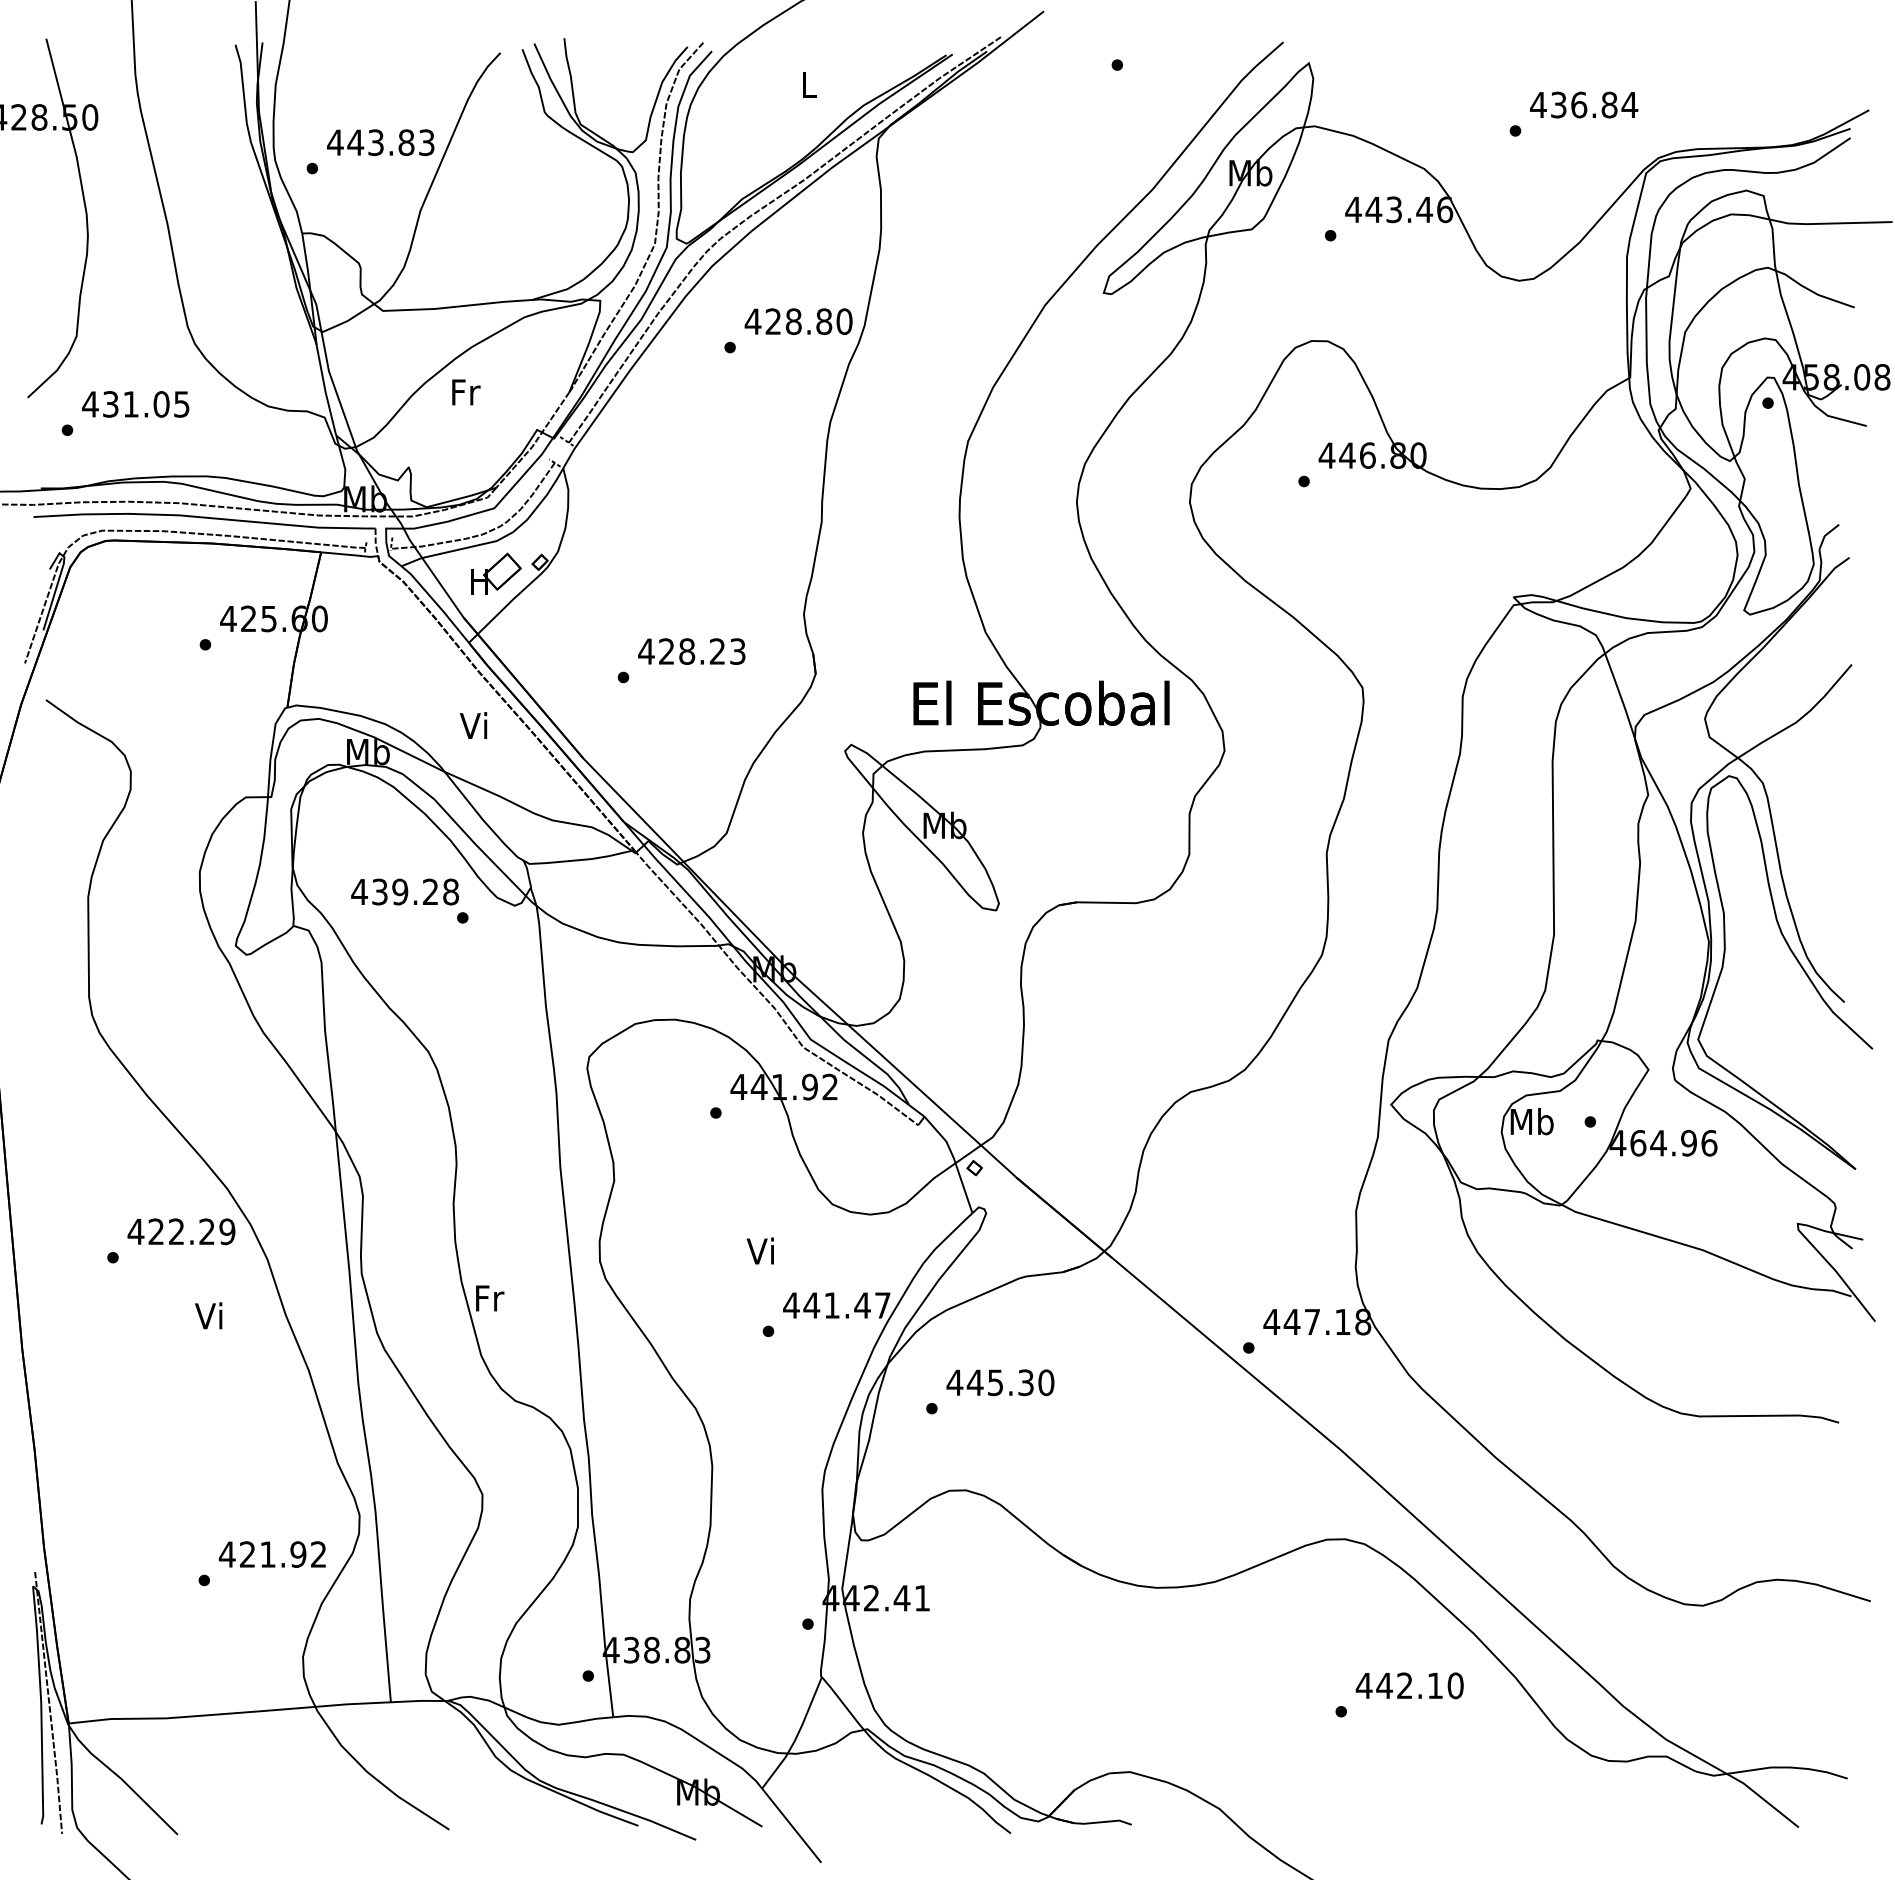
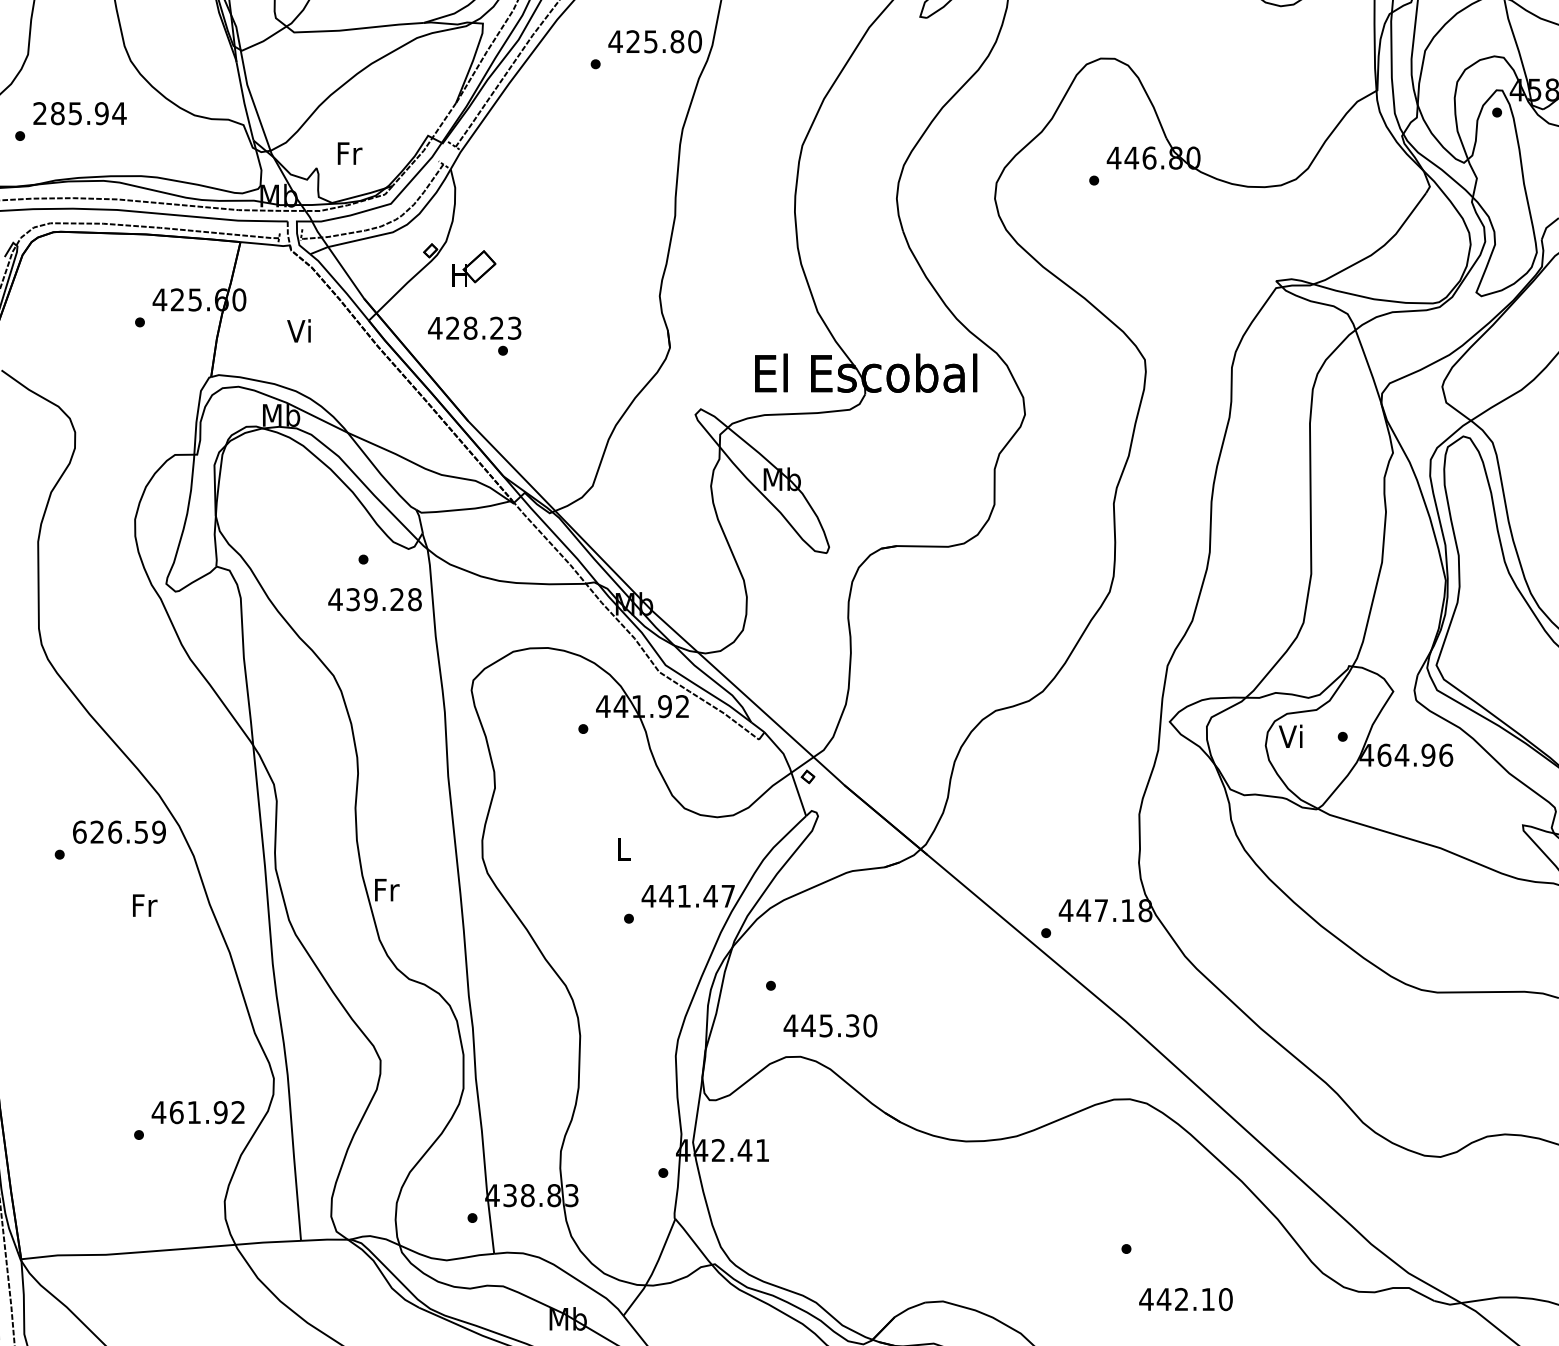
text: (793, 321) -> (650, 41), 428.80 -> 425.80
text: (466, 392) -> (350, 153), moved
text: (136, 404) -> (80, 113), 431.05 -> 285.94
part: (496, 573) -> (474, 268), moved
text: (691, 651) -> (474, 328), moved
text: (473, 725) -> (298, 330), moved
text: (404, 891) -> (374, 599), moved
text: (1531, 1121) -> (1291, 736), Mb -> Vi
text: (170, 1231) -> (109, 831), 422.29 -> 626.59
text: (759, 1250) -> (621, 848), Vi -> L
text: (210, 1315) -> (144, 904), Vi -> Fr
text: (1000, 1382) -> (830, 1025), moved
text: (247, 1554) -> (176, 1112), 421.92 -> 461.92
text: (1409, 1685) -> (1185, 1299), moved

